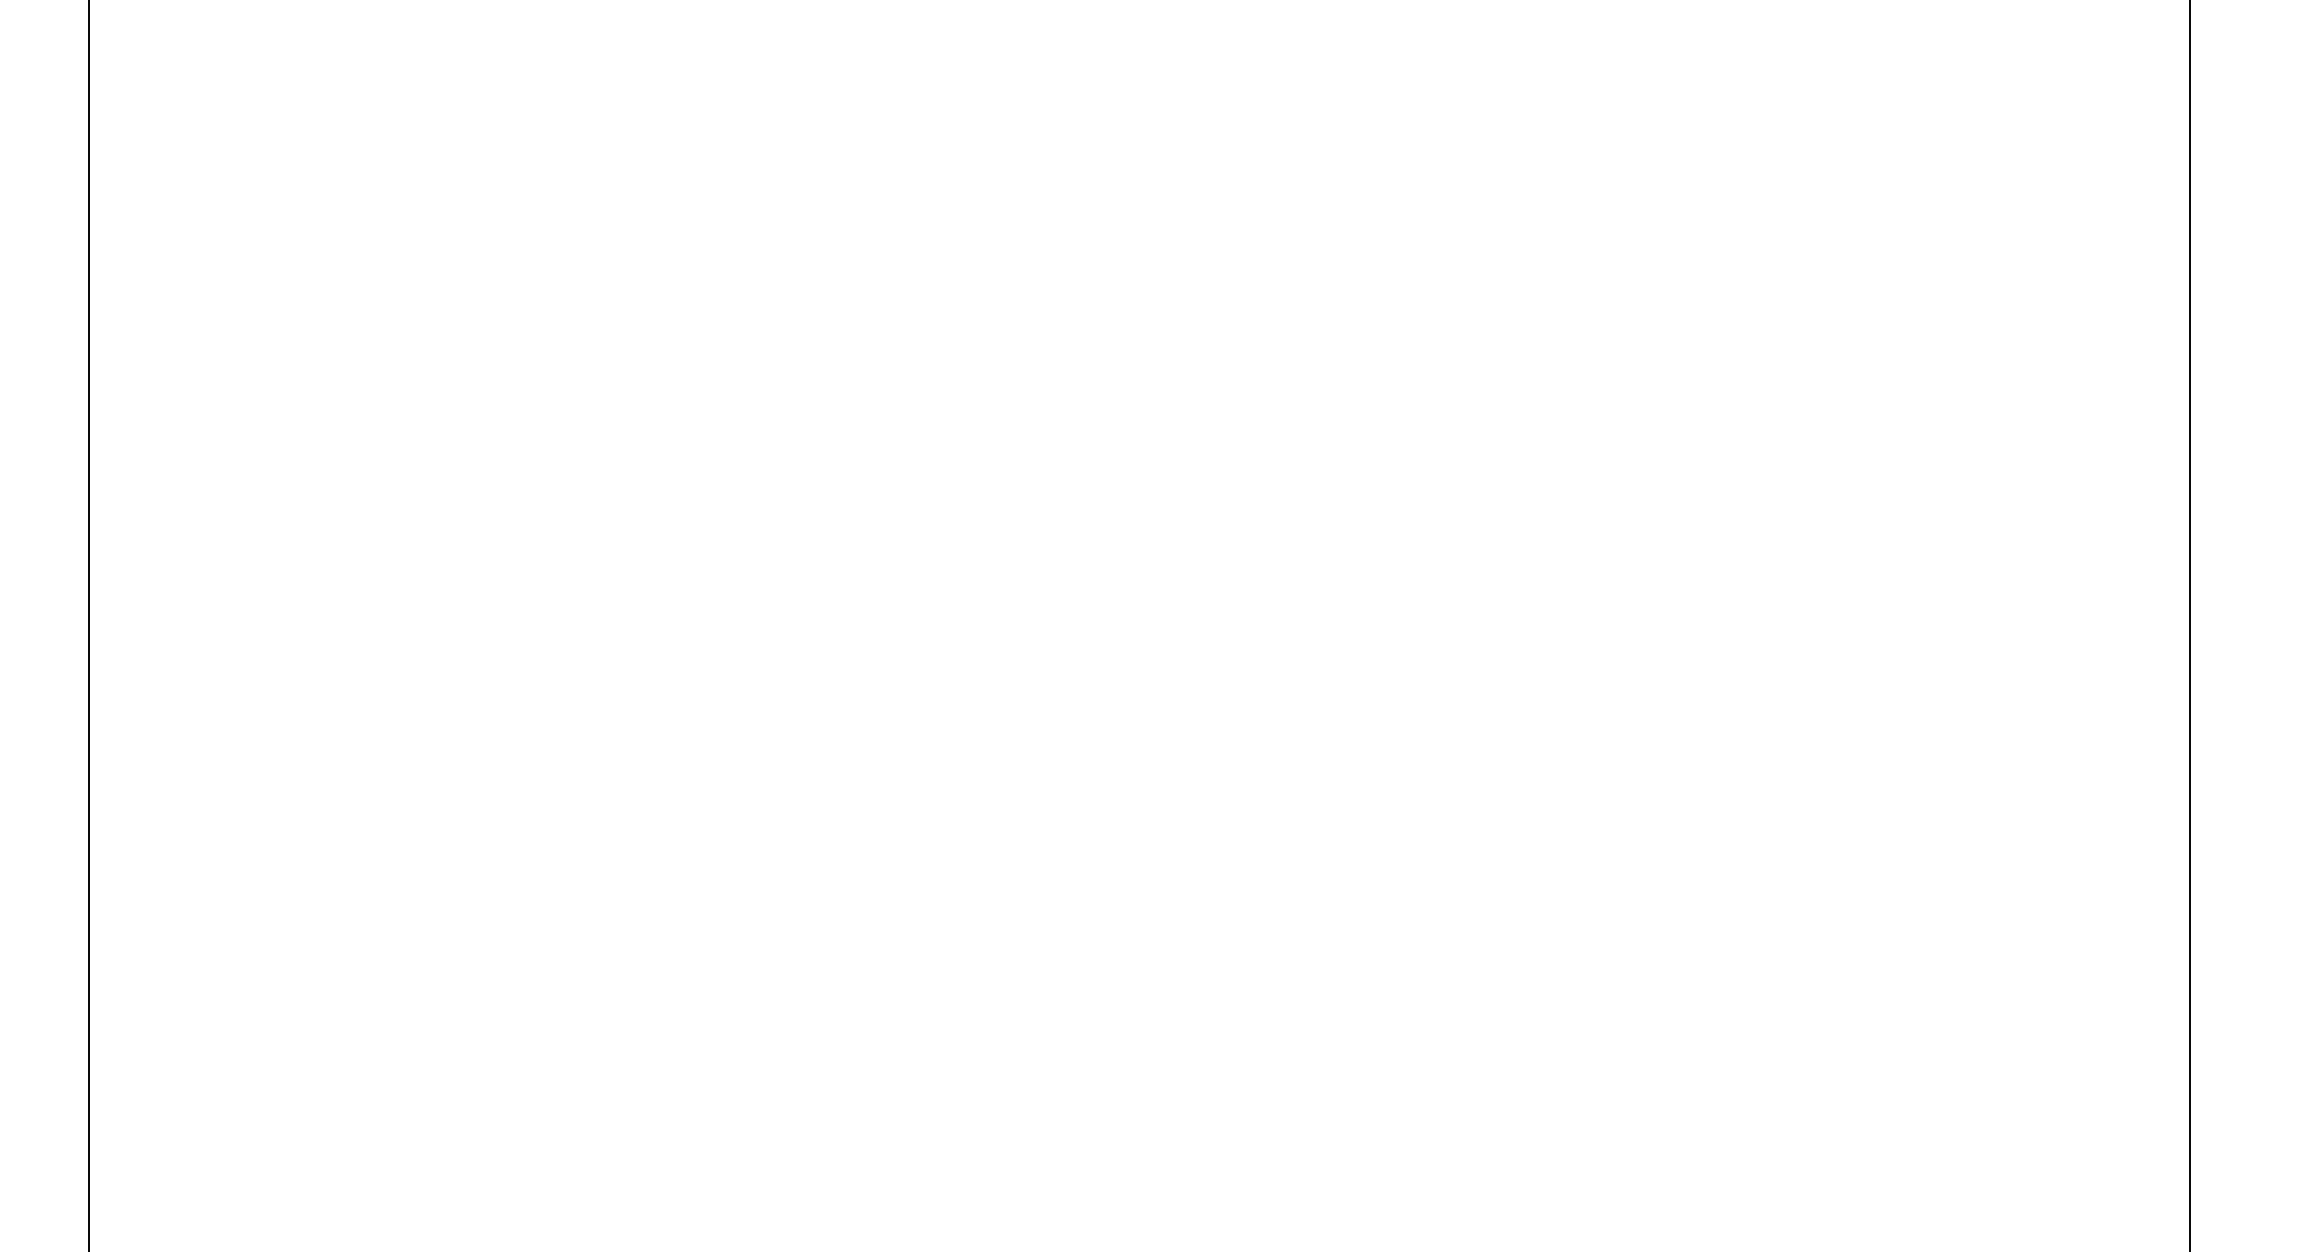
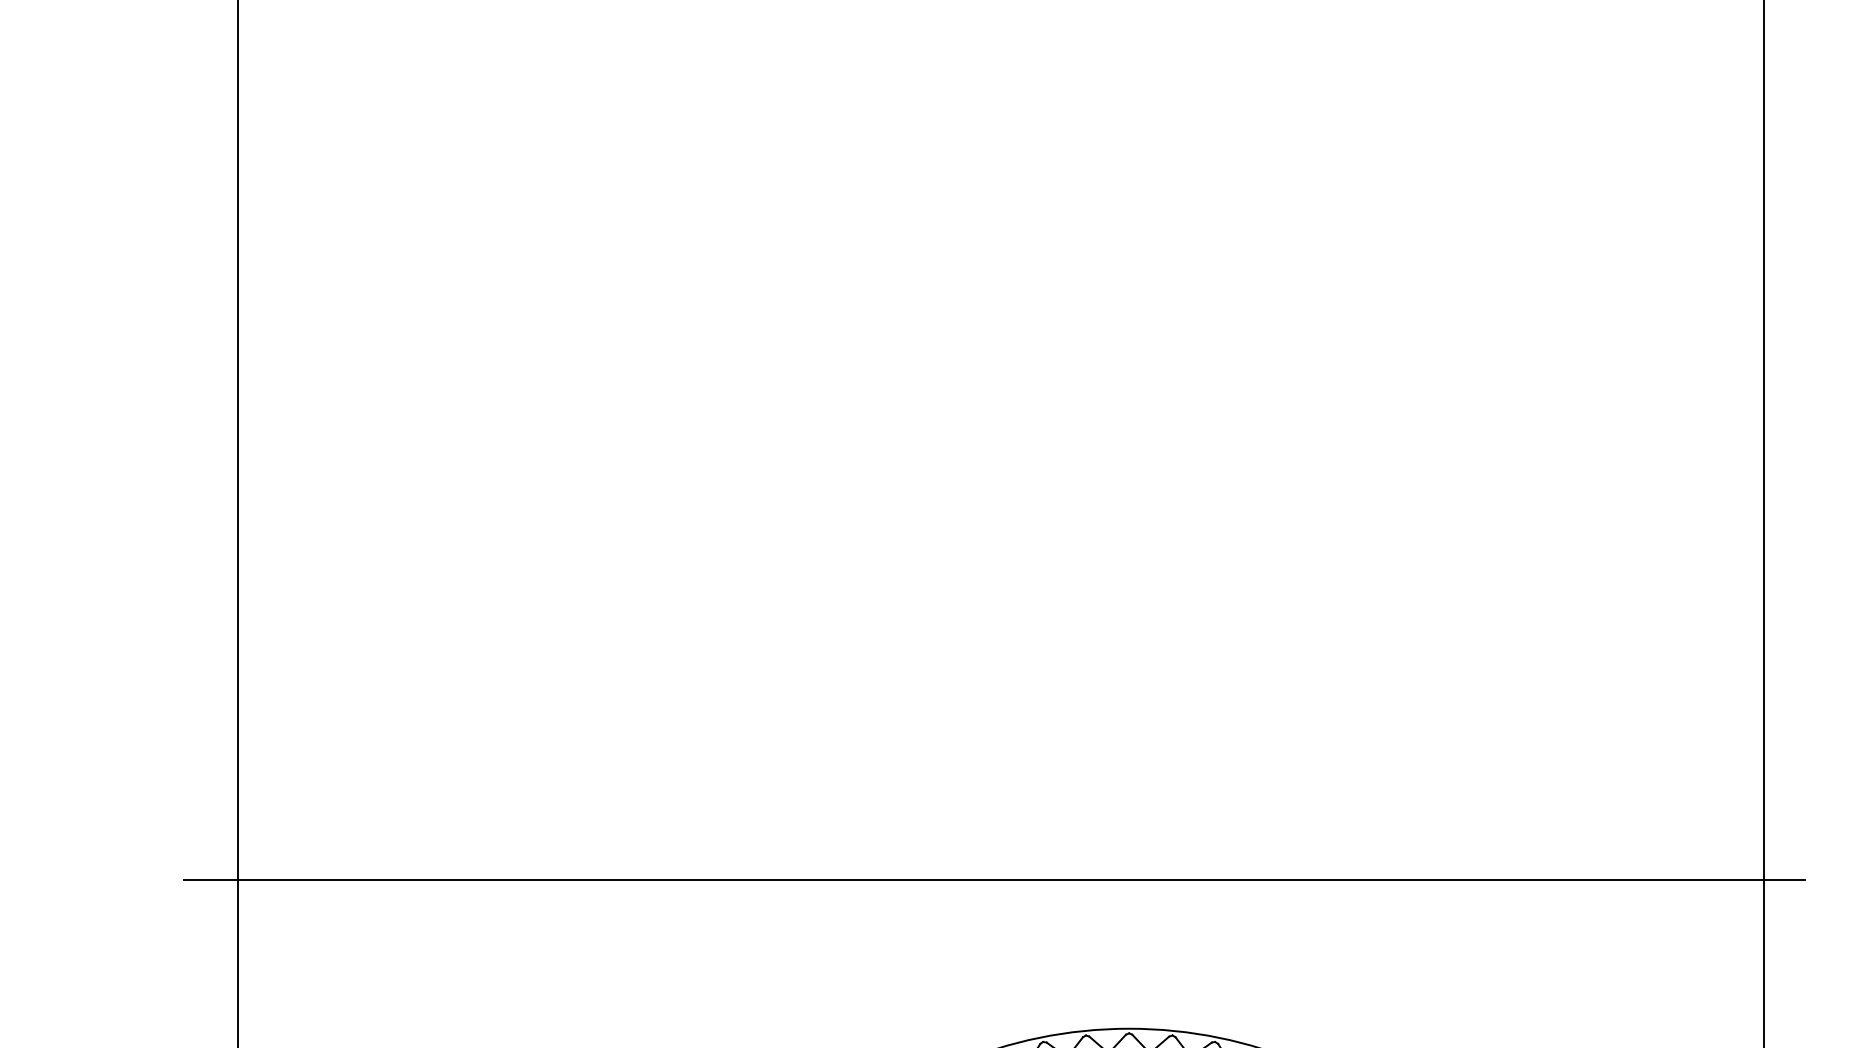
line: (1129, 1118) -> (993, 880), added

